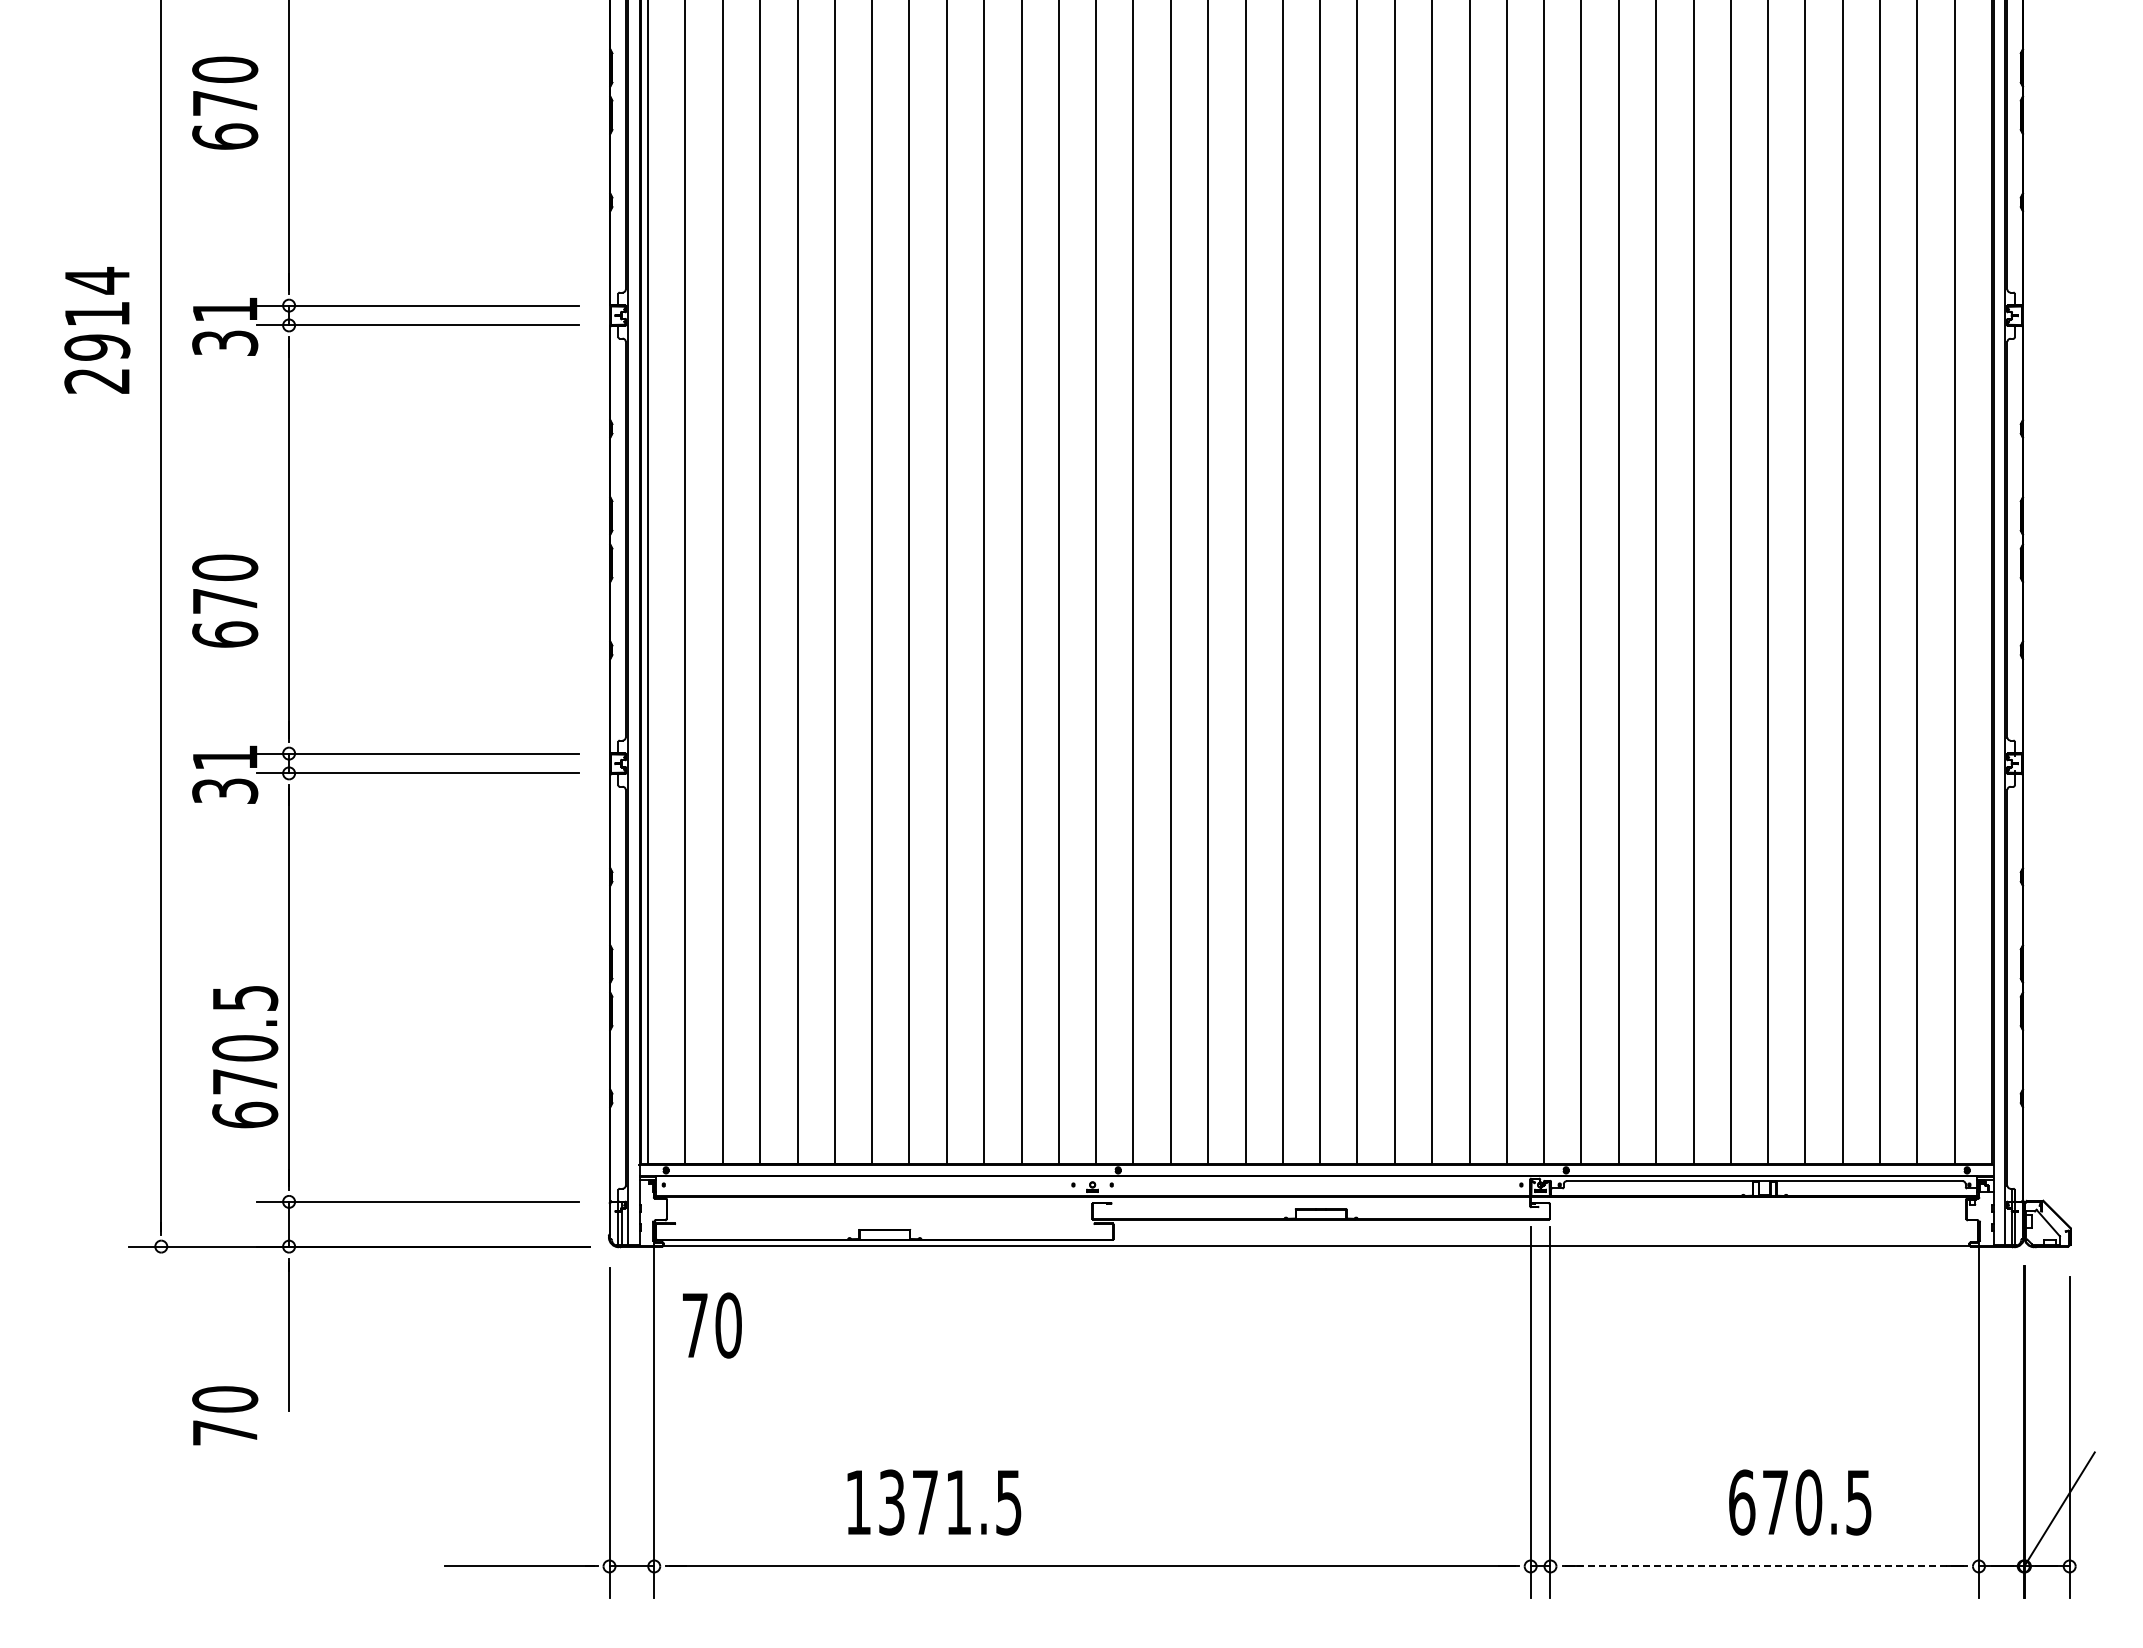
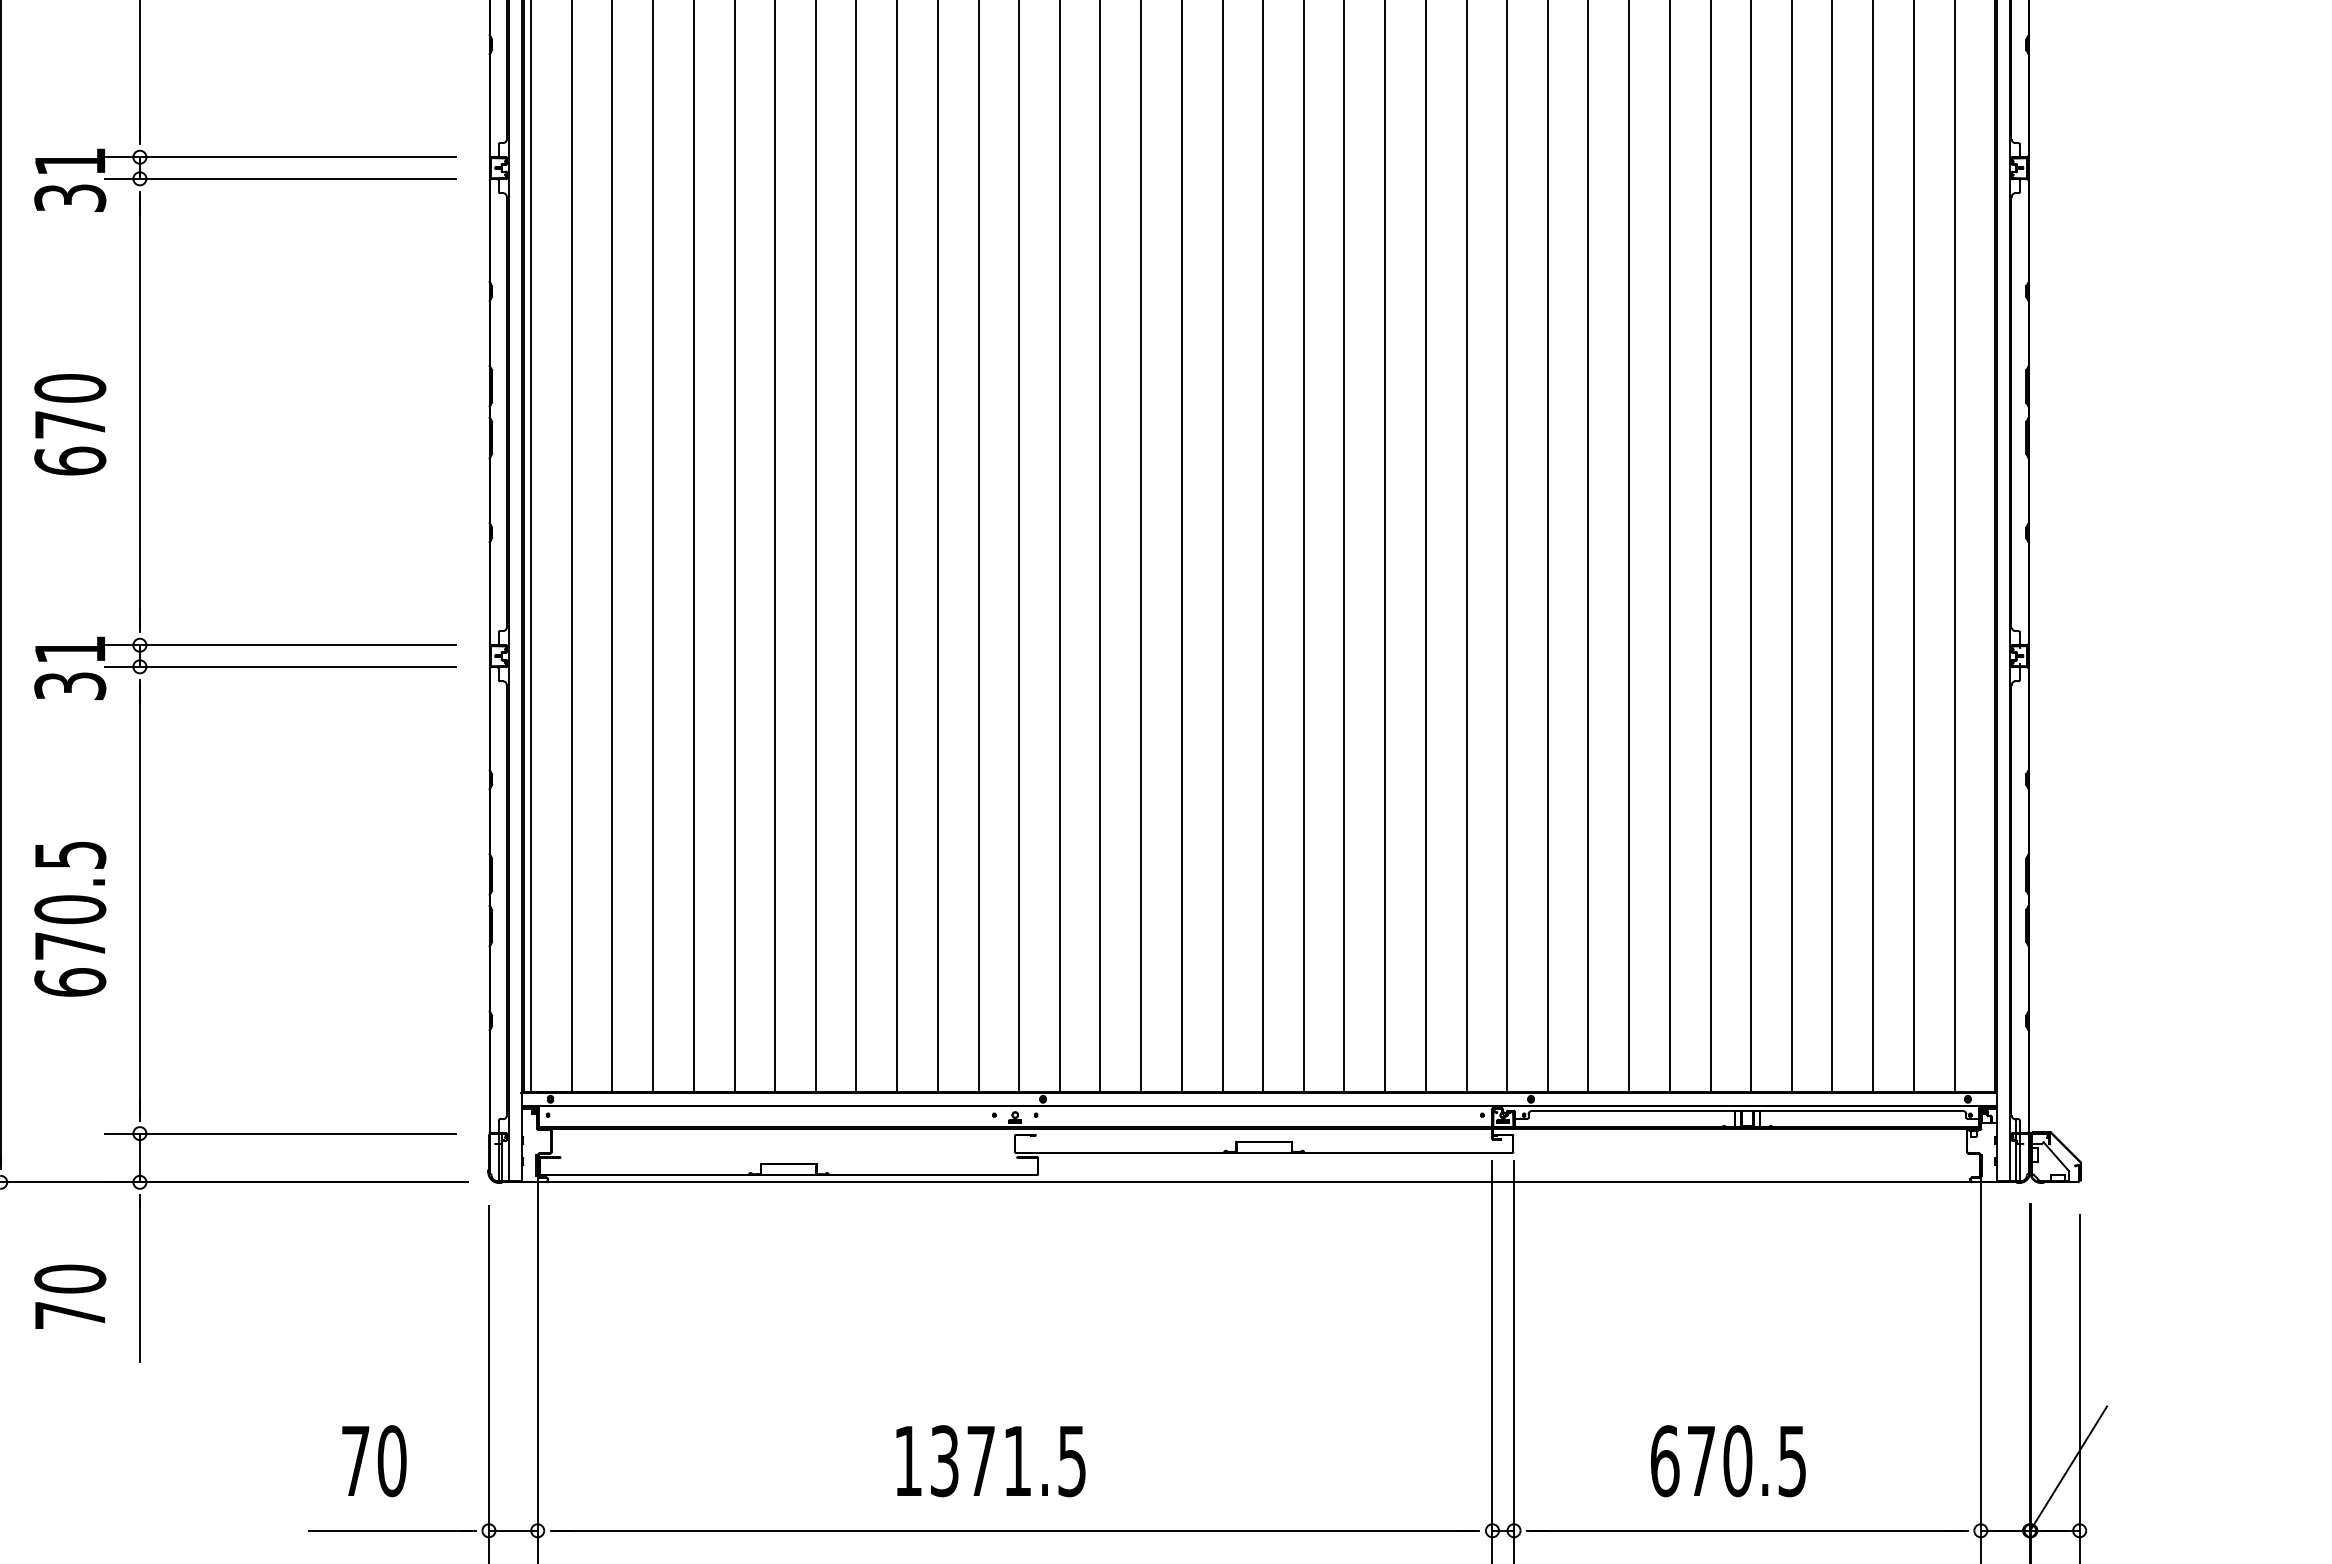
text: (225, 600) -> (70, 423), moved
text: (245, 1057) -> (70, 919), moved
text: (712, 1325) -> (374, 1461), moved
text: (225, 1415) -> (70, 1296), moved
text: (934, 1502) -> (991, 1461), moved
text: (1800, 1502) -> (1728, 1461), moved
line: (1765, 1566) -> (1748, 1530), dashed -> solid

